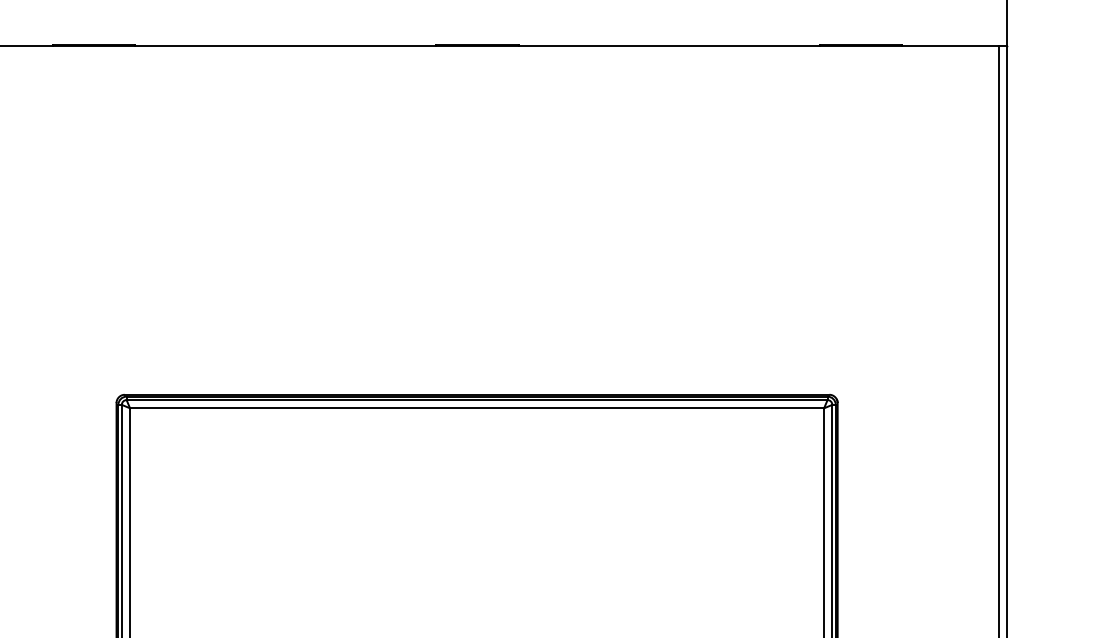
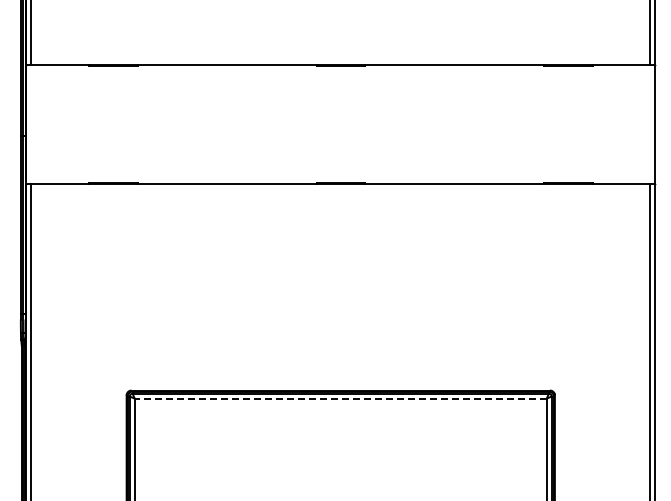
line: (476, 408) -> (340, 398), solid -> dashed

